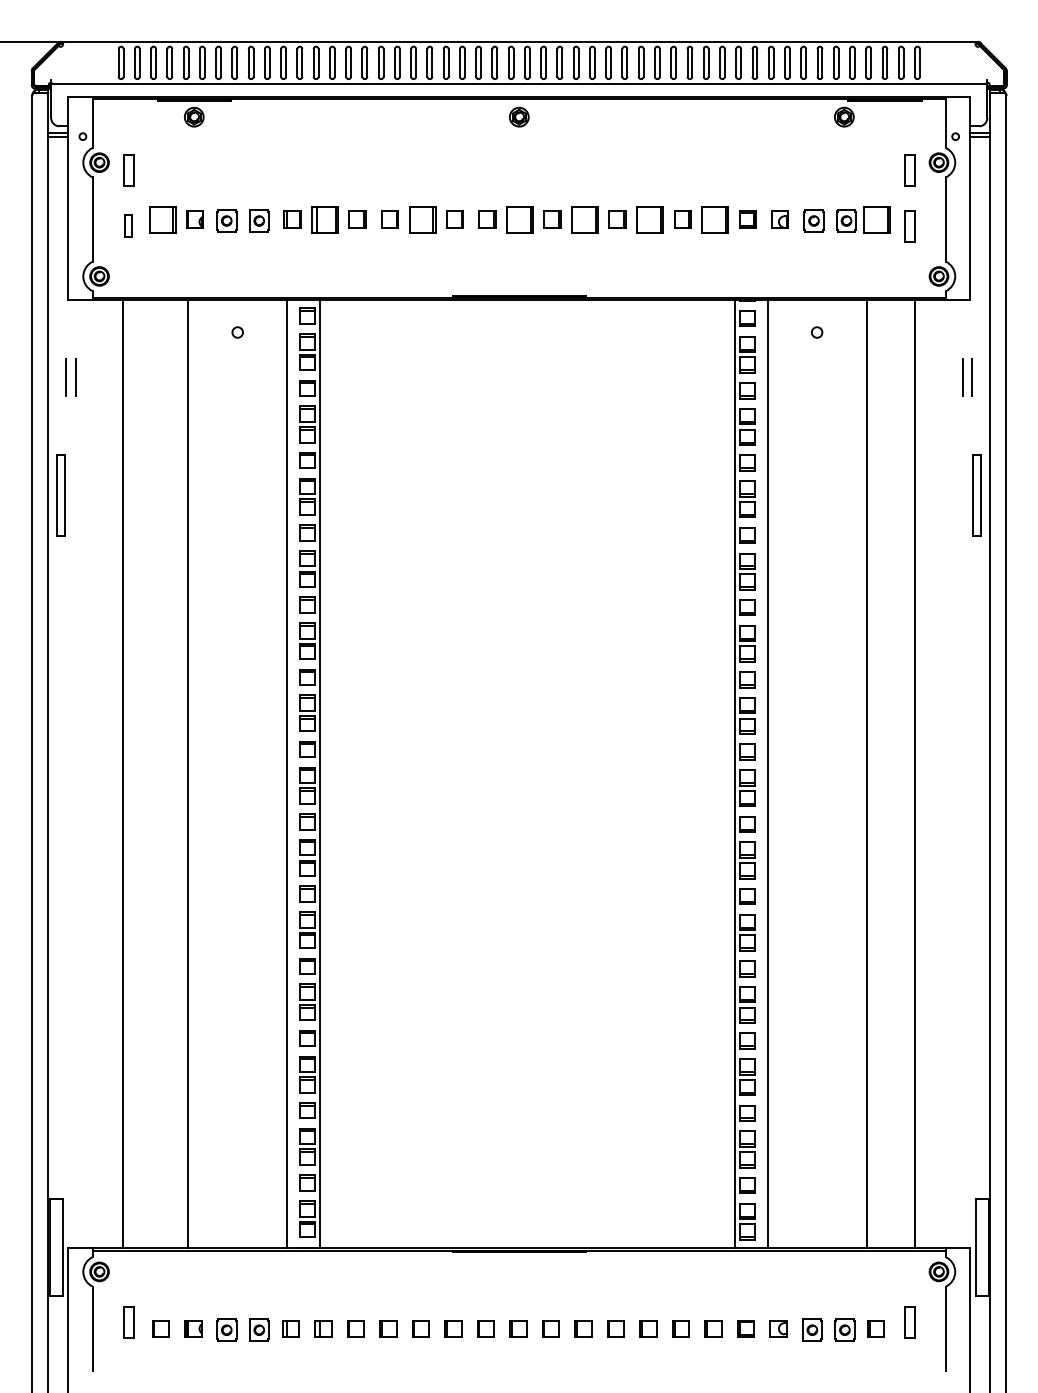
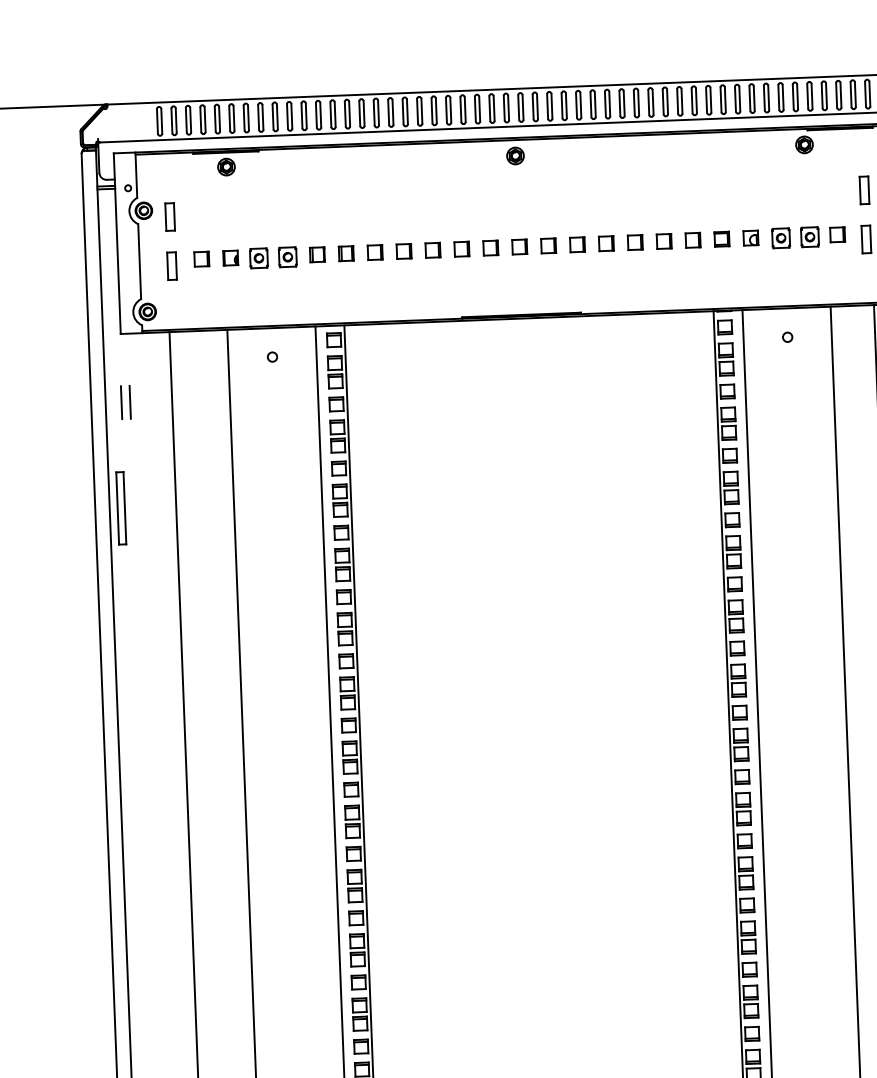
part: (162, 219) -> (201, 259), size x0.62
part: (324, 219) -> (345, 253), size x0.62
part: (422, 219) -> (432, 250), size x0.62
part: (519, 219) -> (519, 246), size x0.62
part: (584, 219) -> (576, 244), size x0.62
part: (649, 219) -> (634, 242), size x0.62
part: (714, 219) -> (692, 240), size x0.62
part: (877, 219) -> (837, 234), size x0.62
part: (128, 226) -> (171, 266), size x1.43

